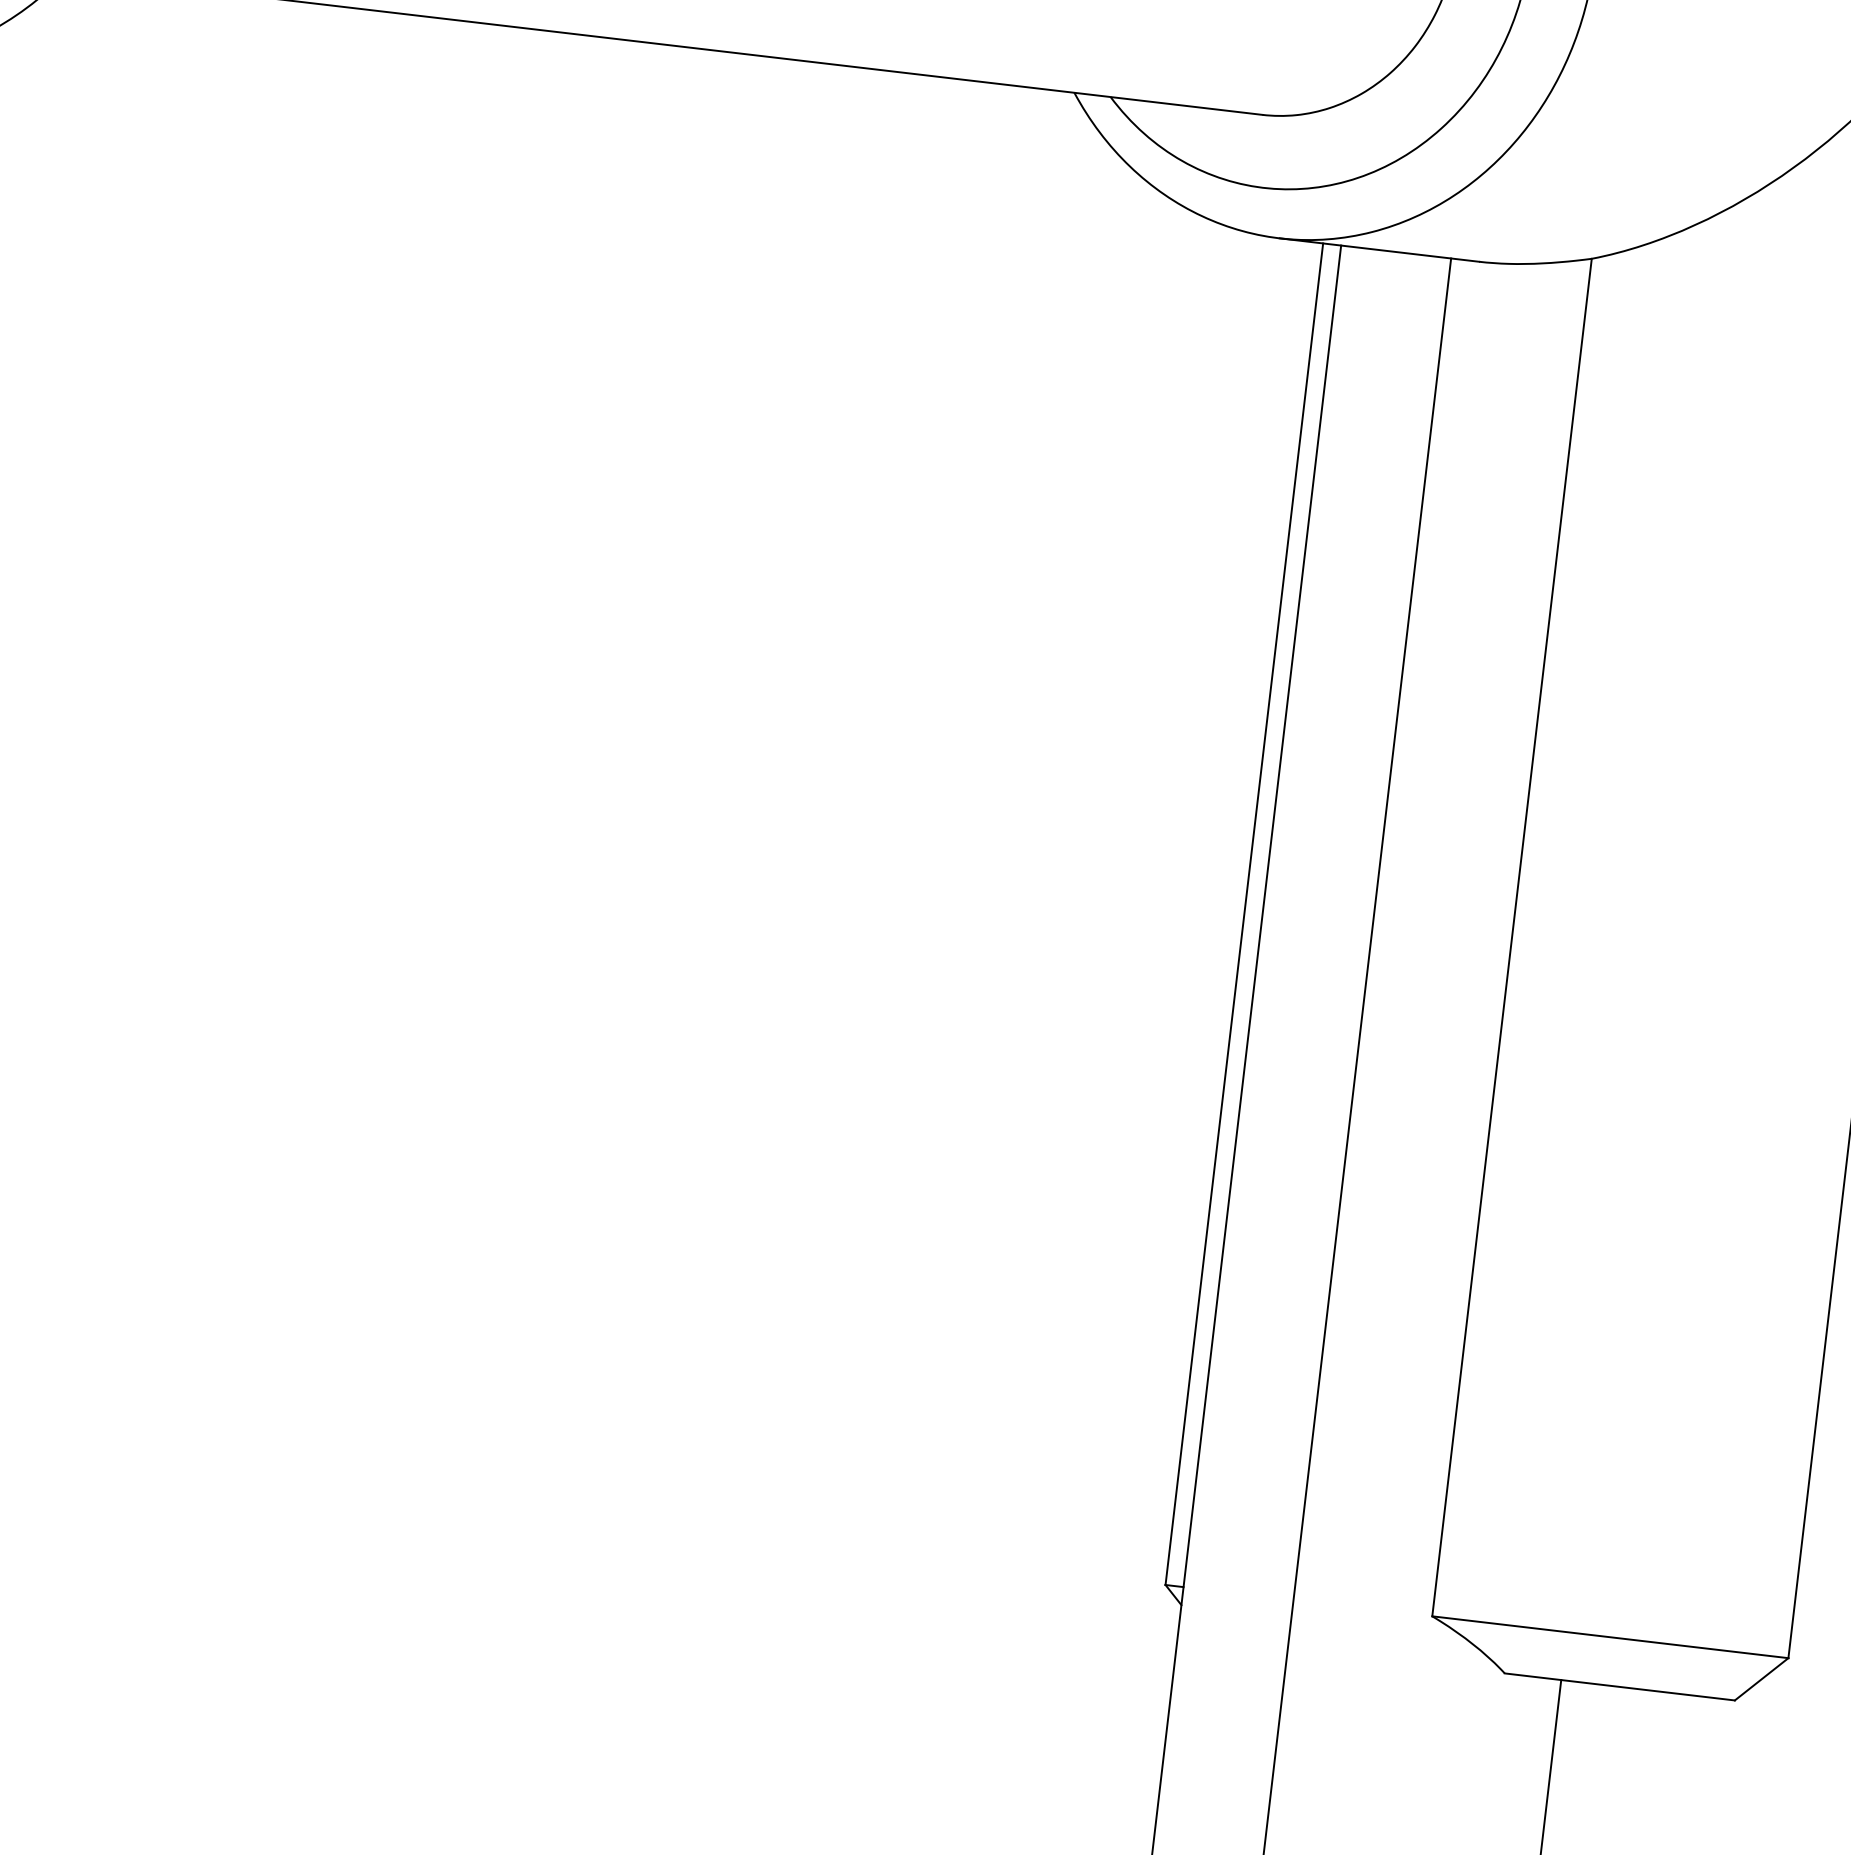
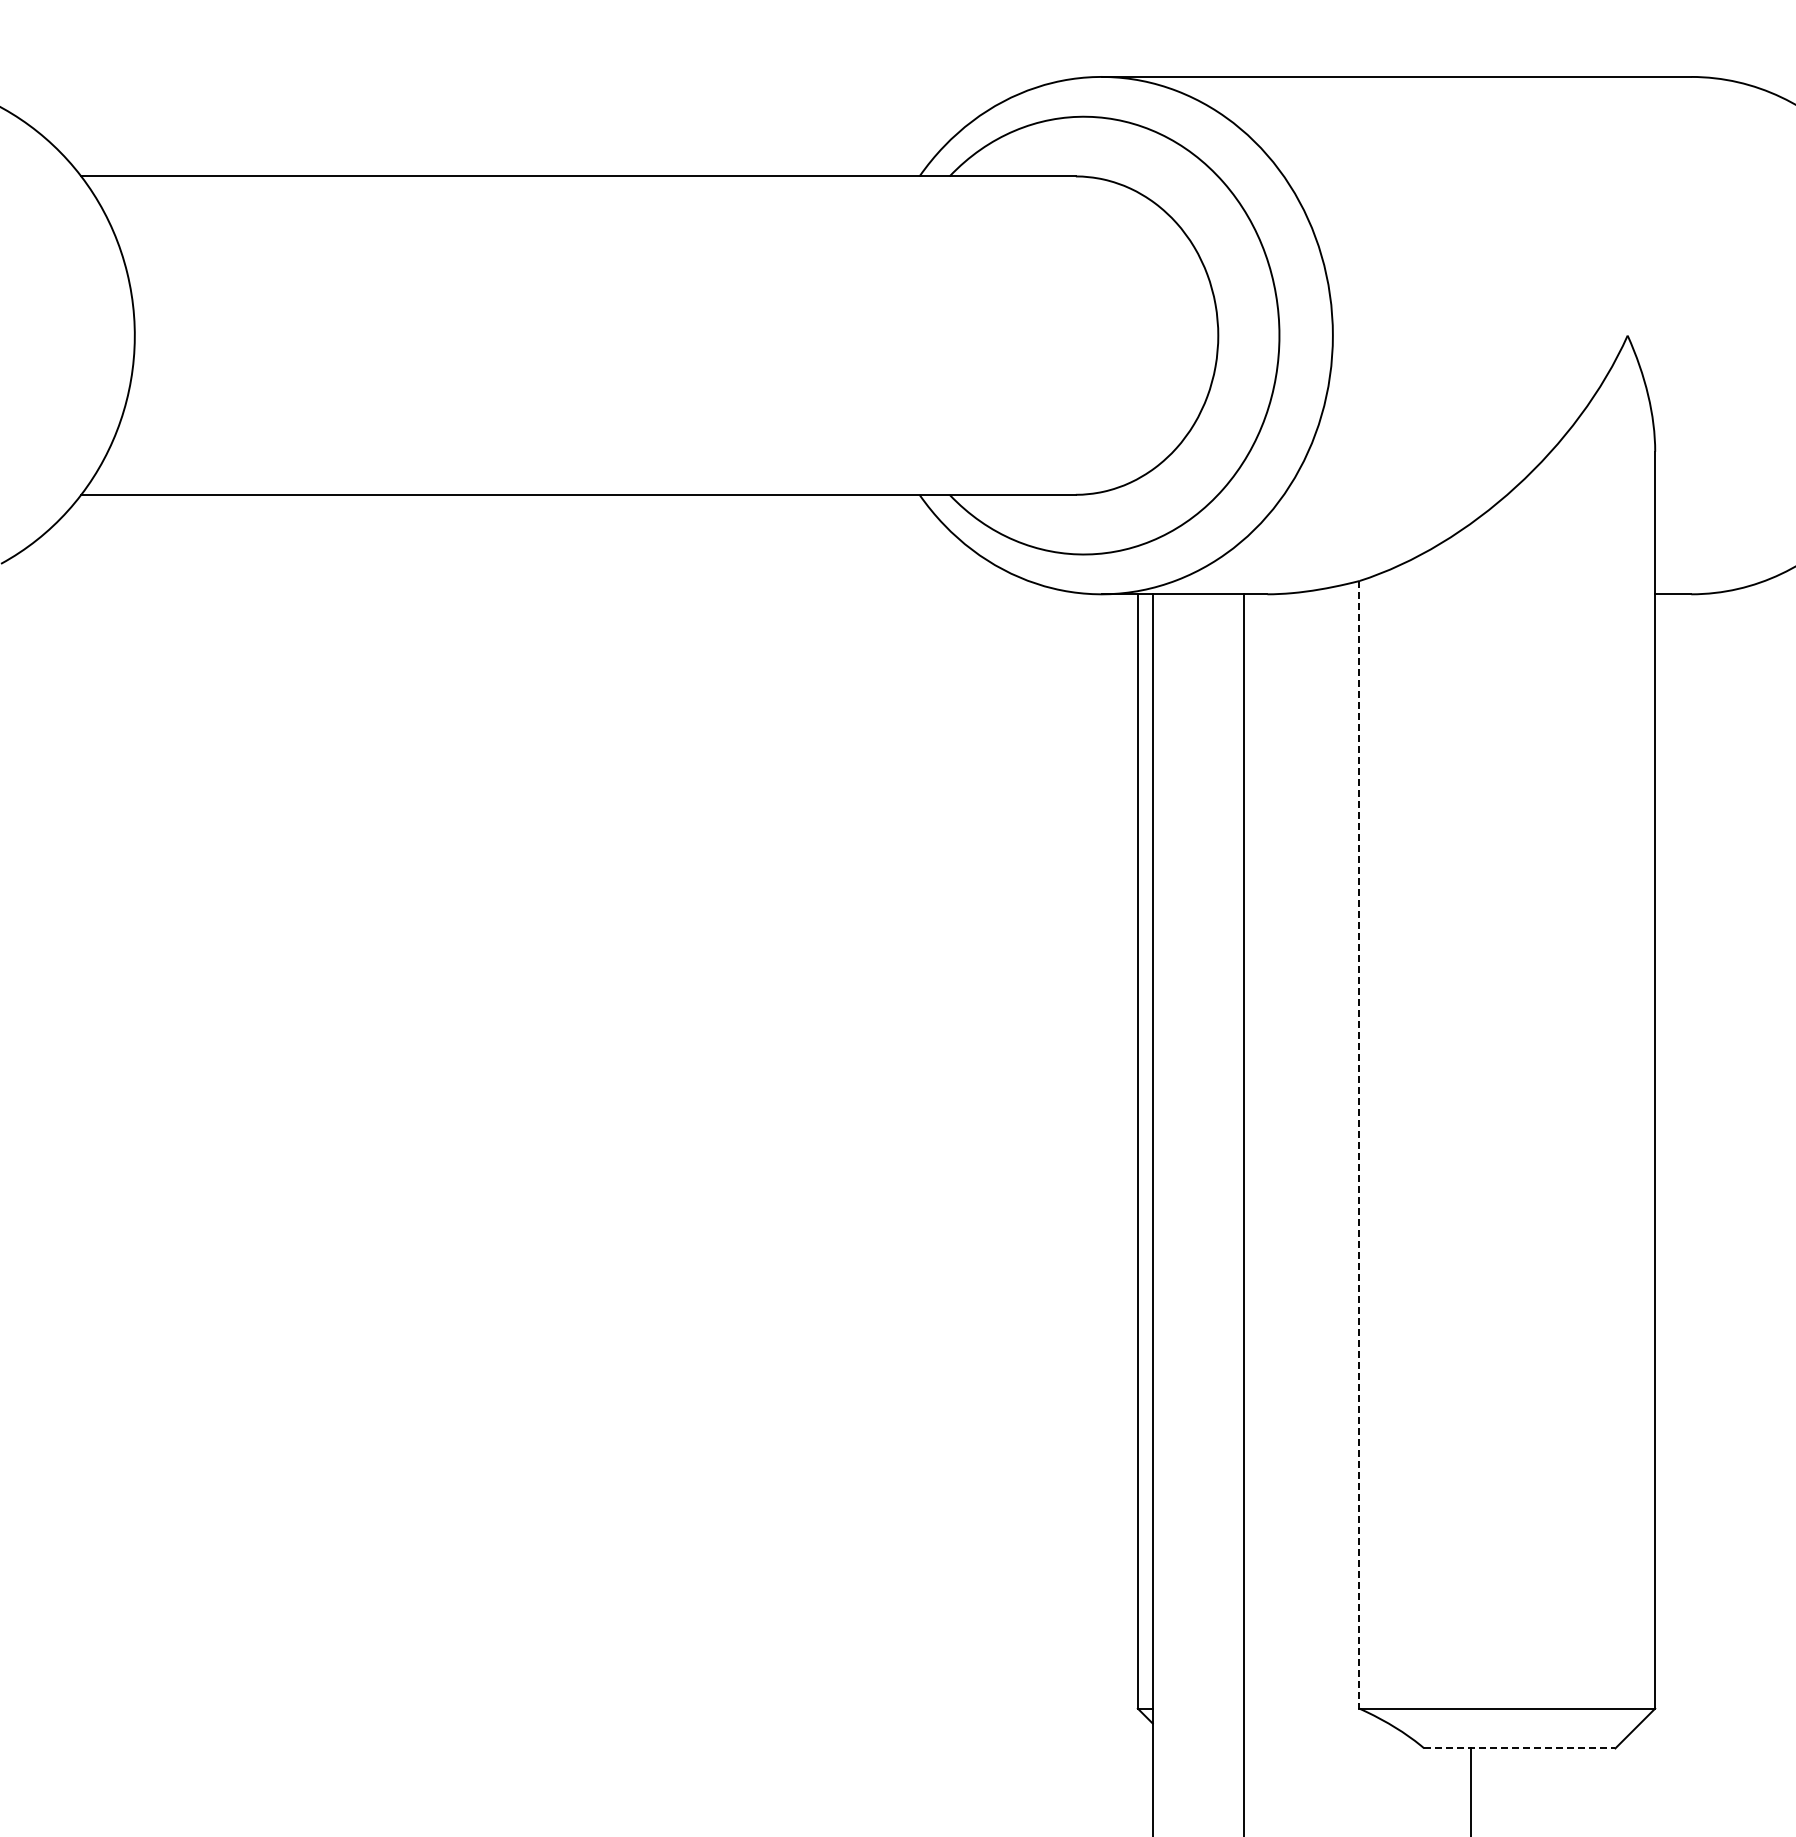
line: (1512, 937) -> (1359, 1144), solid -> dashed
line: (1619, 1686) -> (1519, 1748), solid -> dashed

